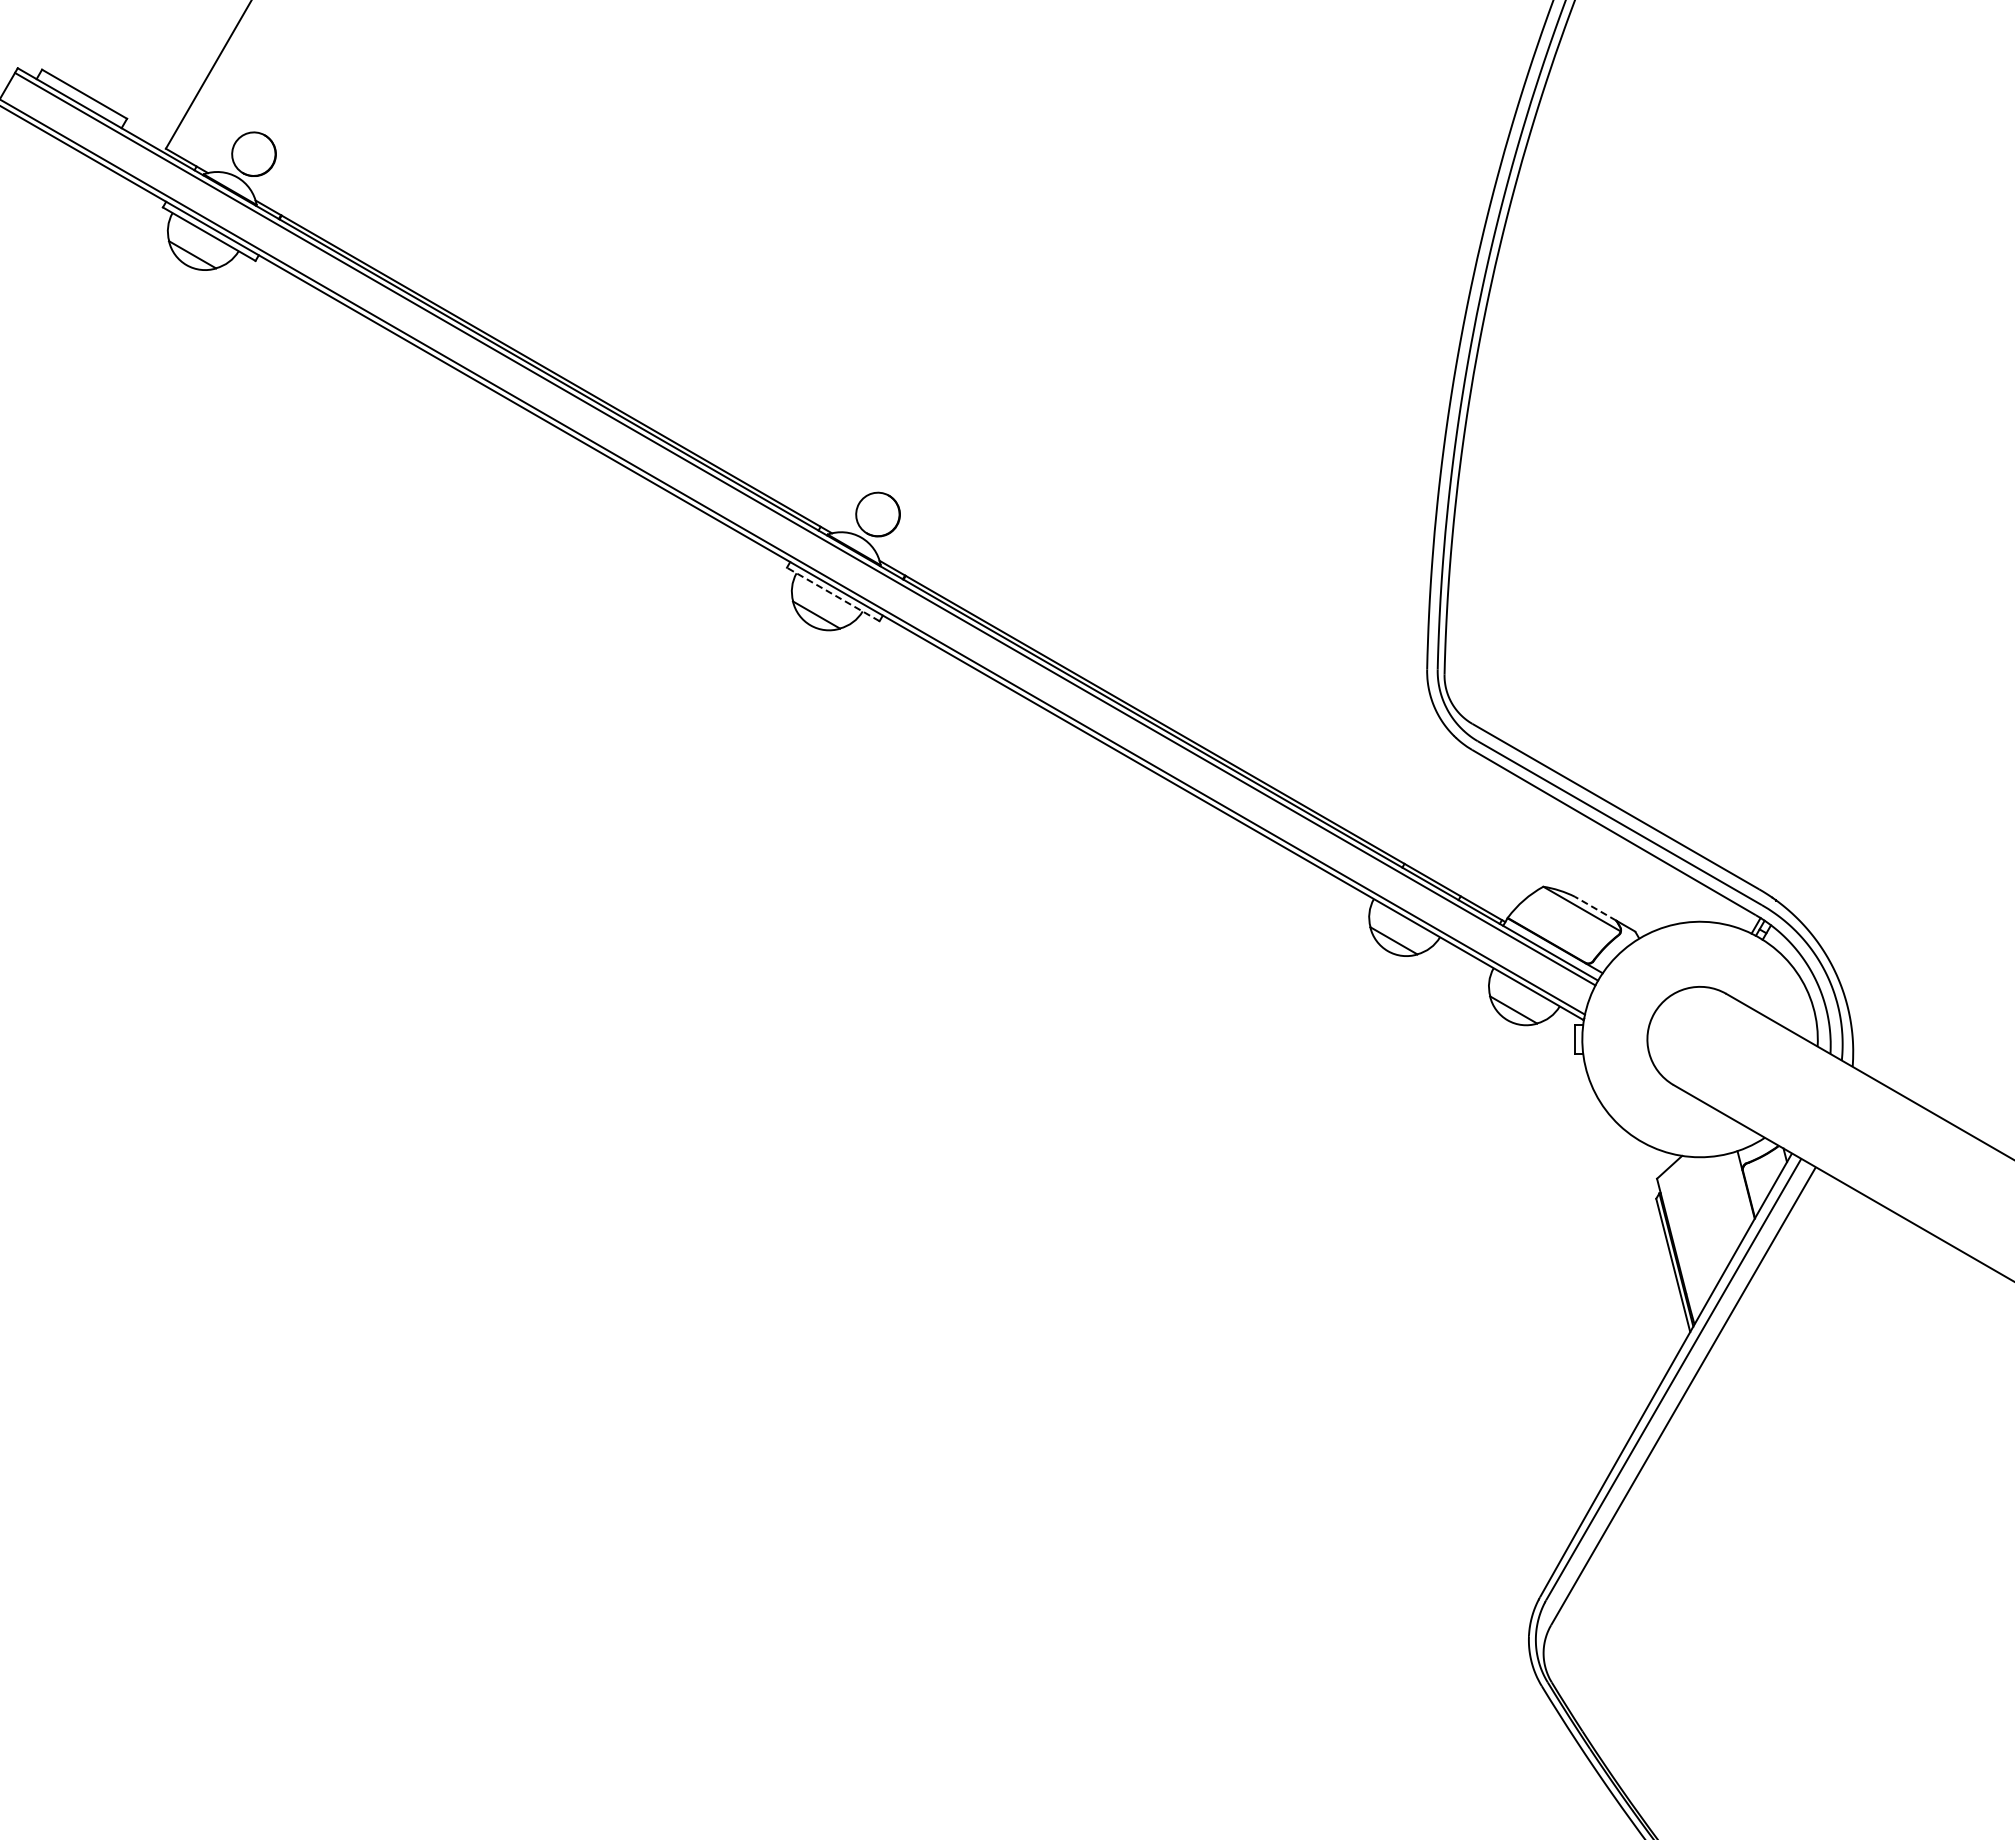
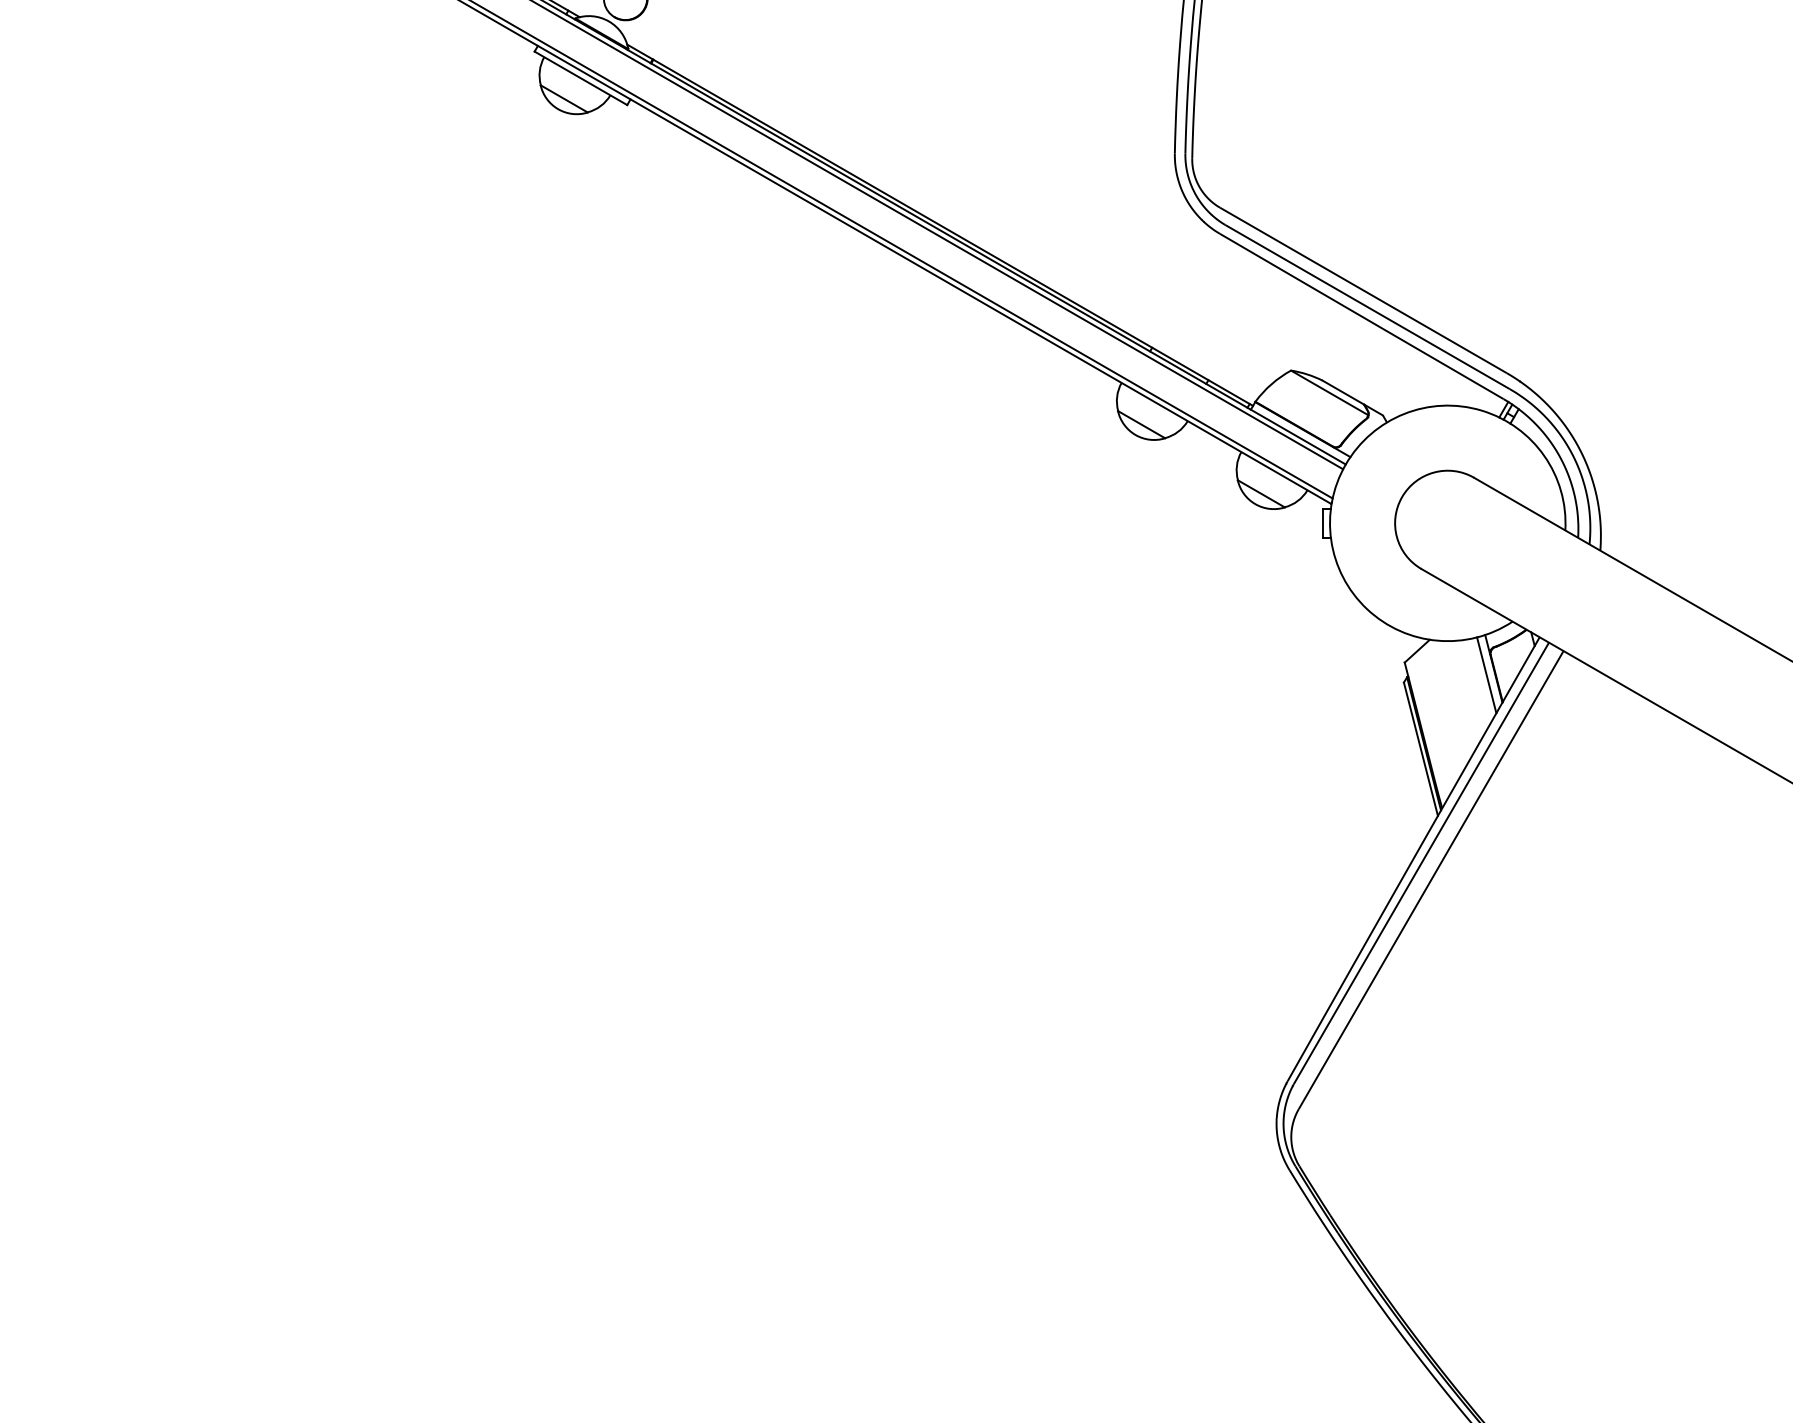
line: (832, 594) -> (580, 78), dashed -> solid
line: (1595, 908) -> (1343, 392), dashed -> solid
line: (1738, 1191) -> (1486, 675), added

